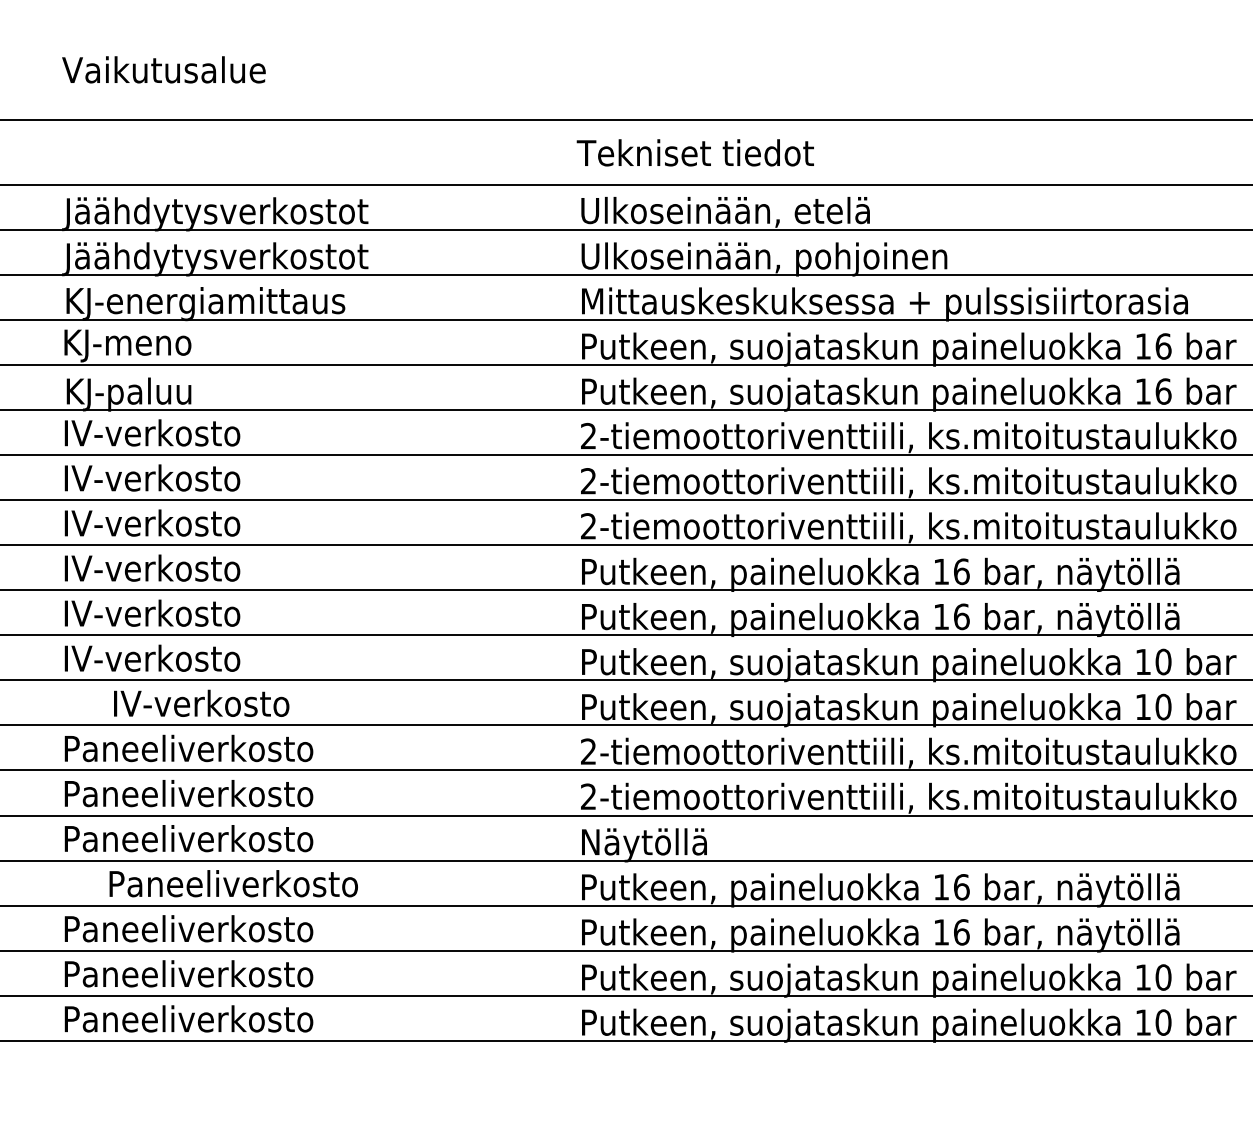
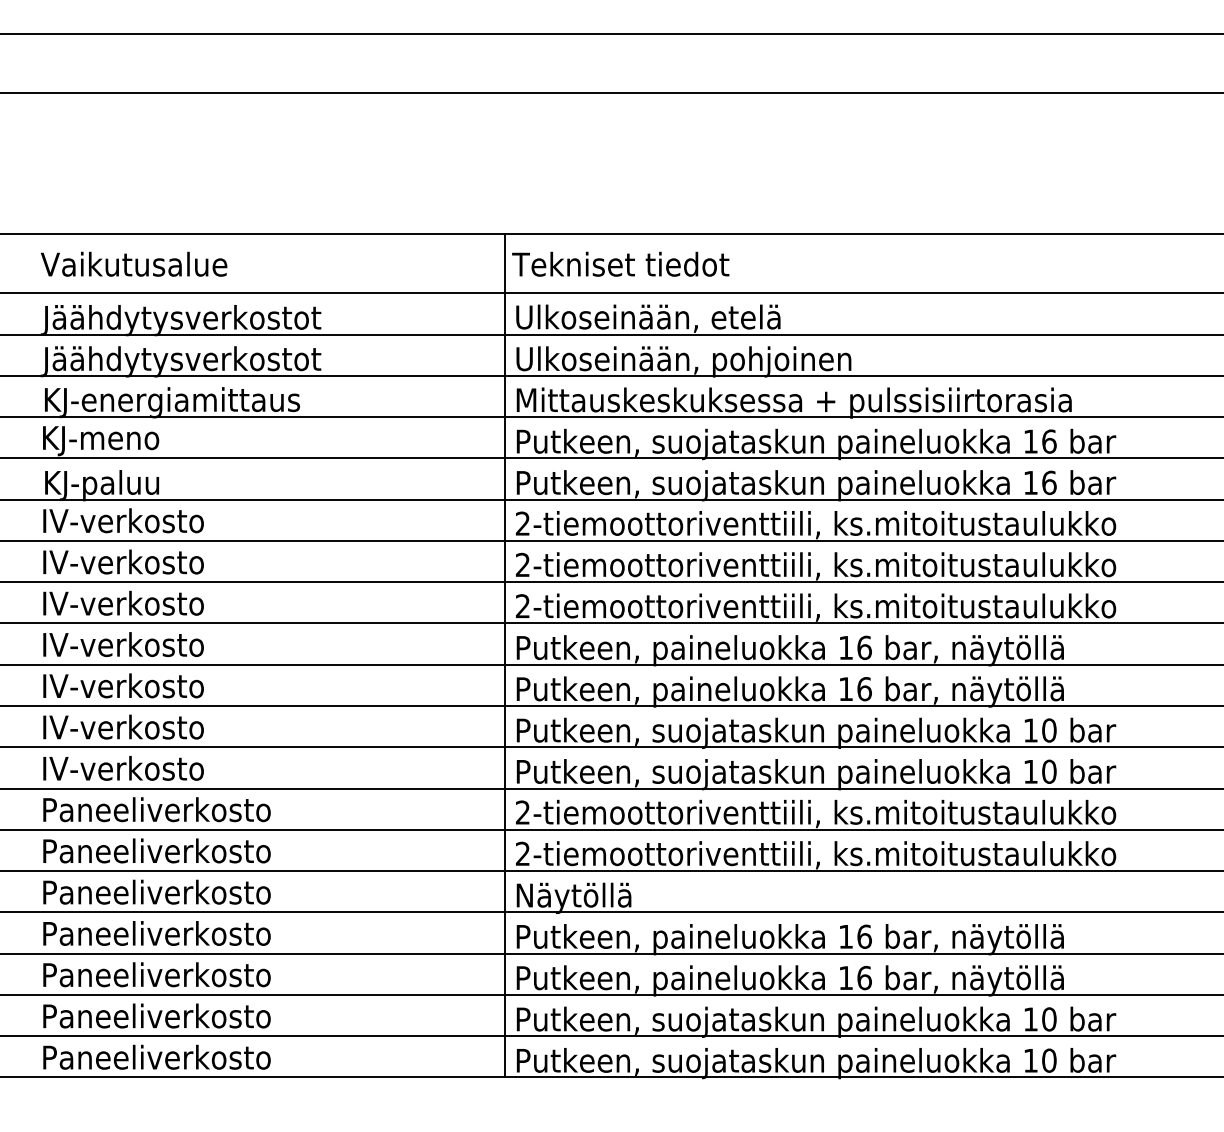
text: (164, 68) -> (134, 263), moved
line: (568, 580) -> (504, 655), added
text: (201, 703) -> (123, 768), moved
text: (233, 883) -> (156, 933), moved

